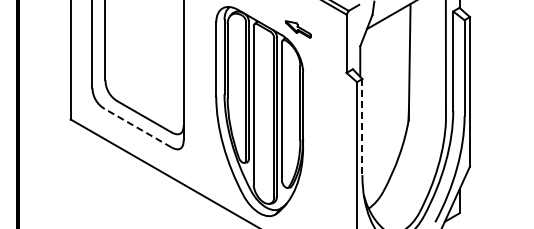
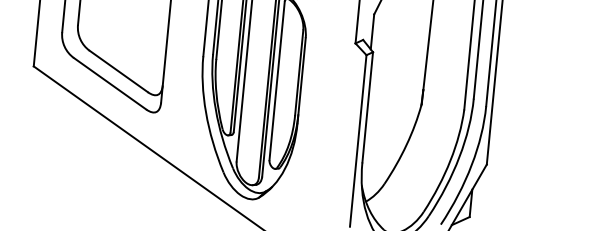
line: (137, 127) -> (109, 82), dashed -> solid
line: (362, 127) -> (367, 107), dashed -> solid

